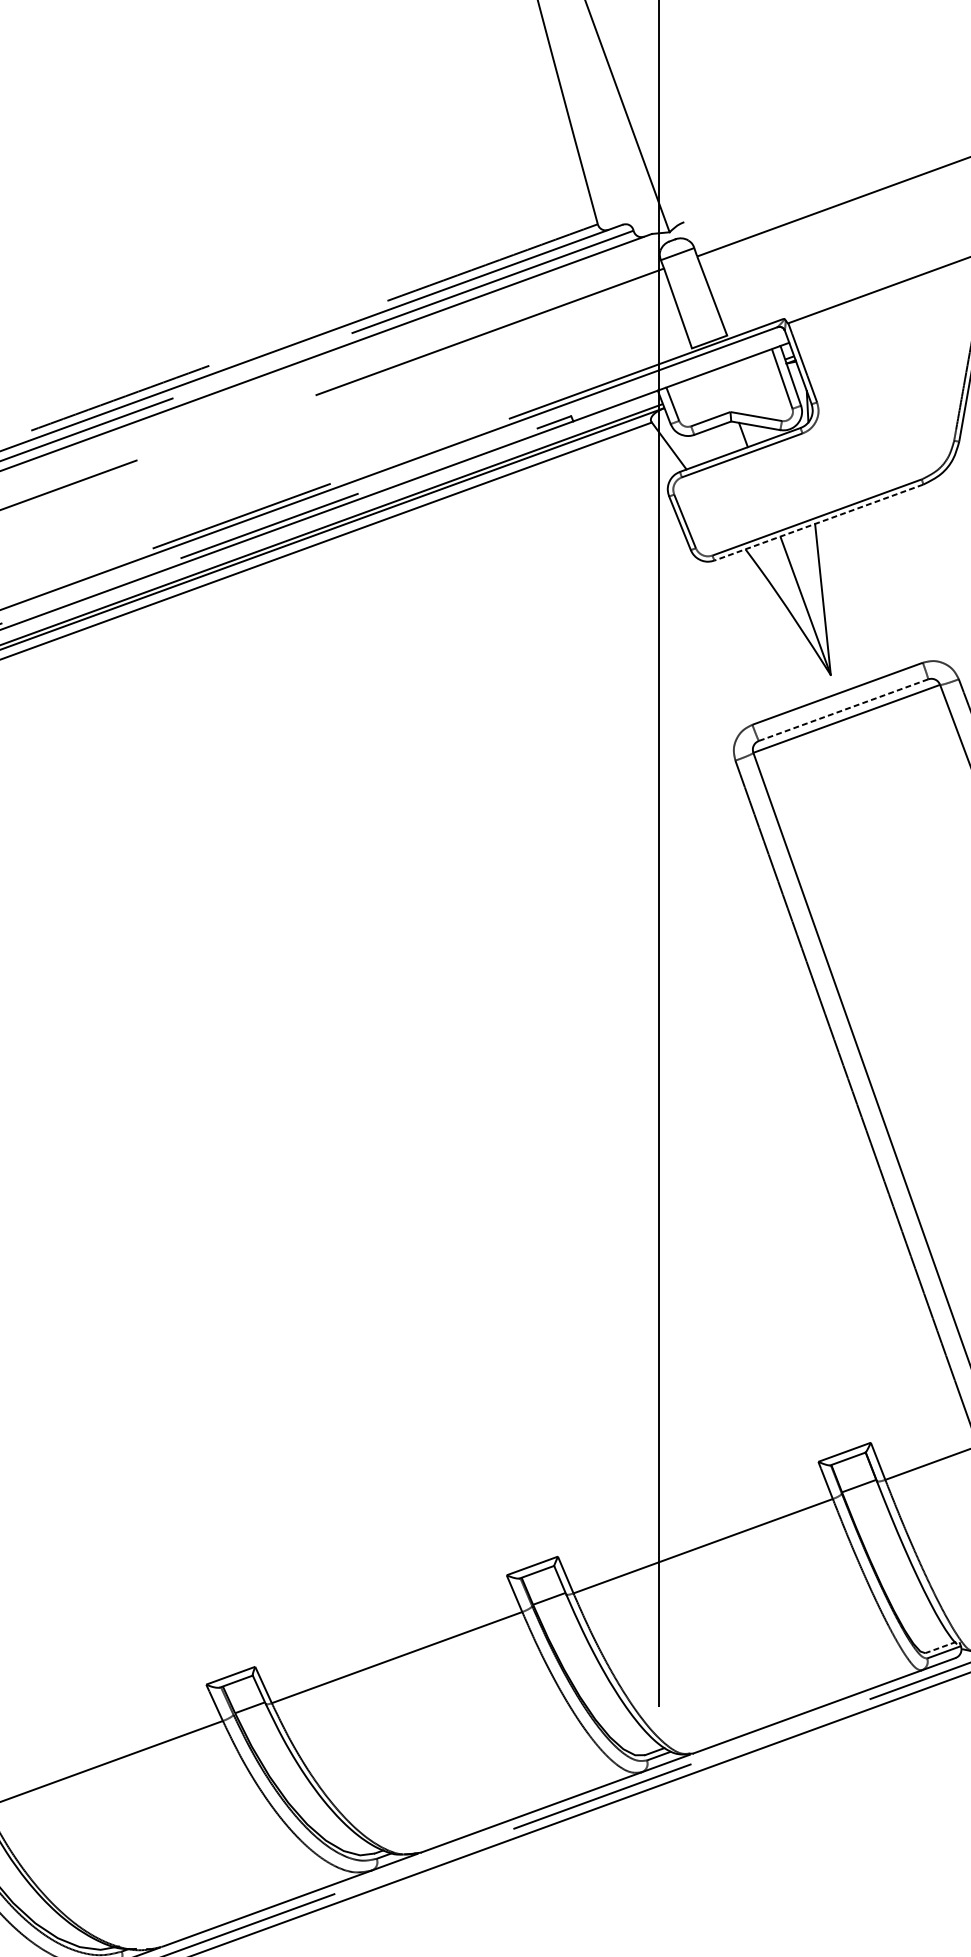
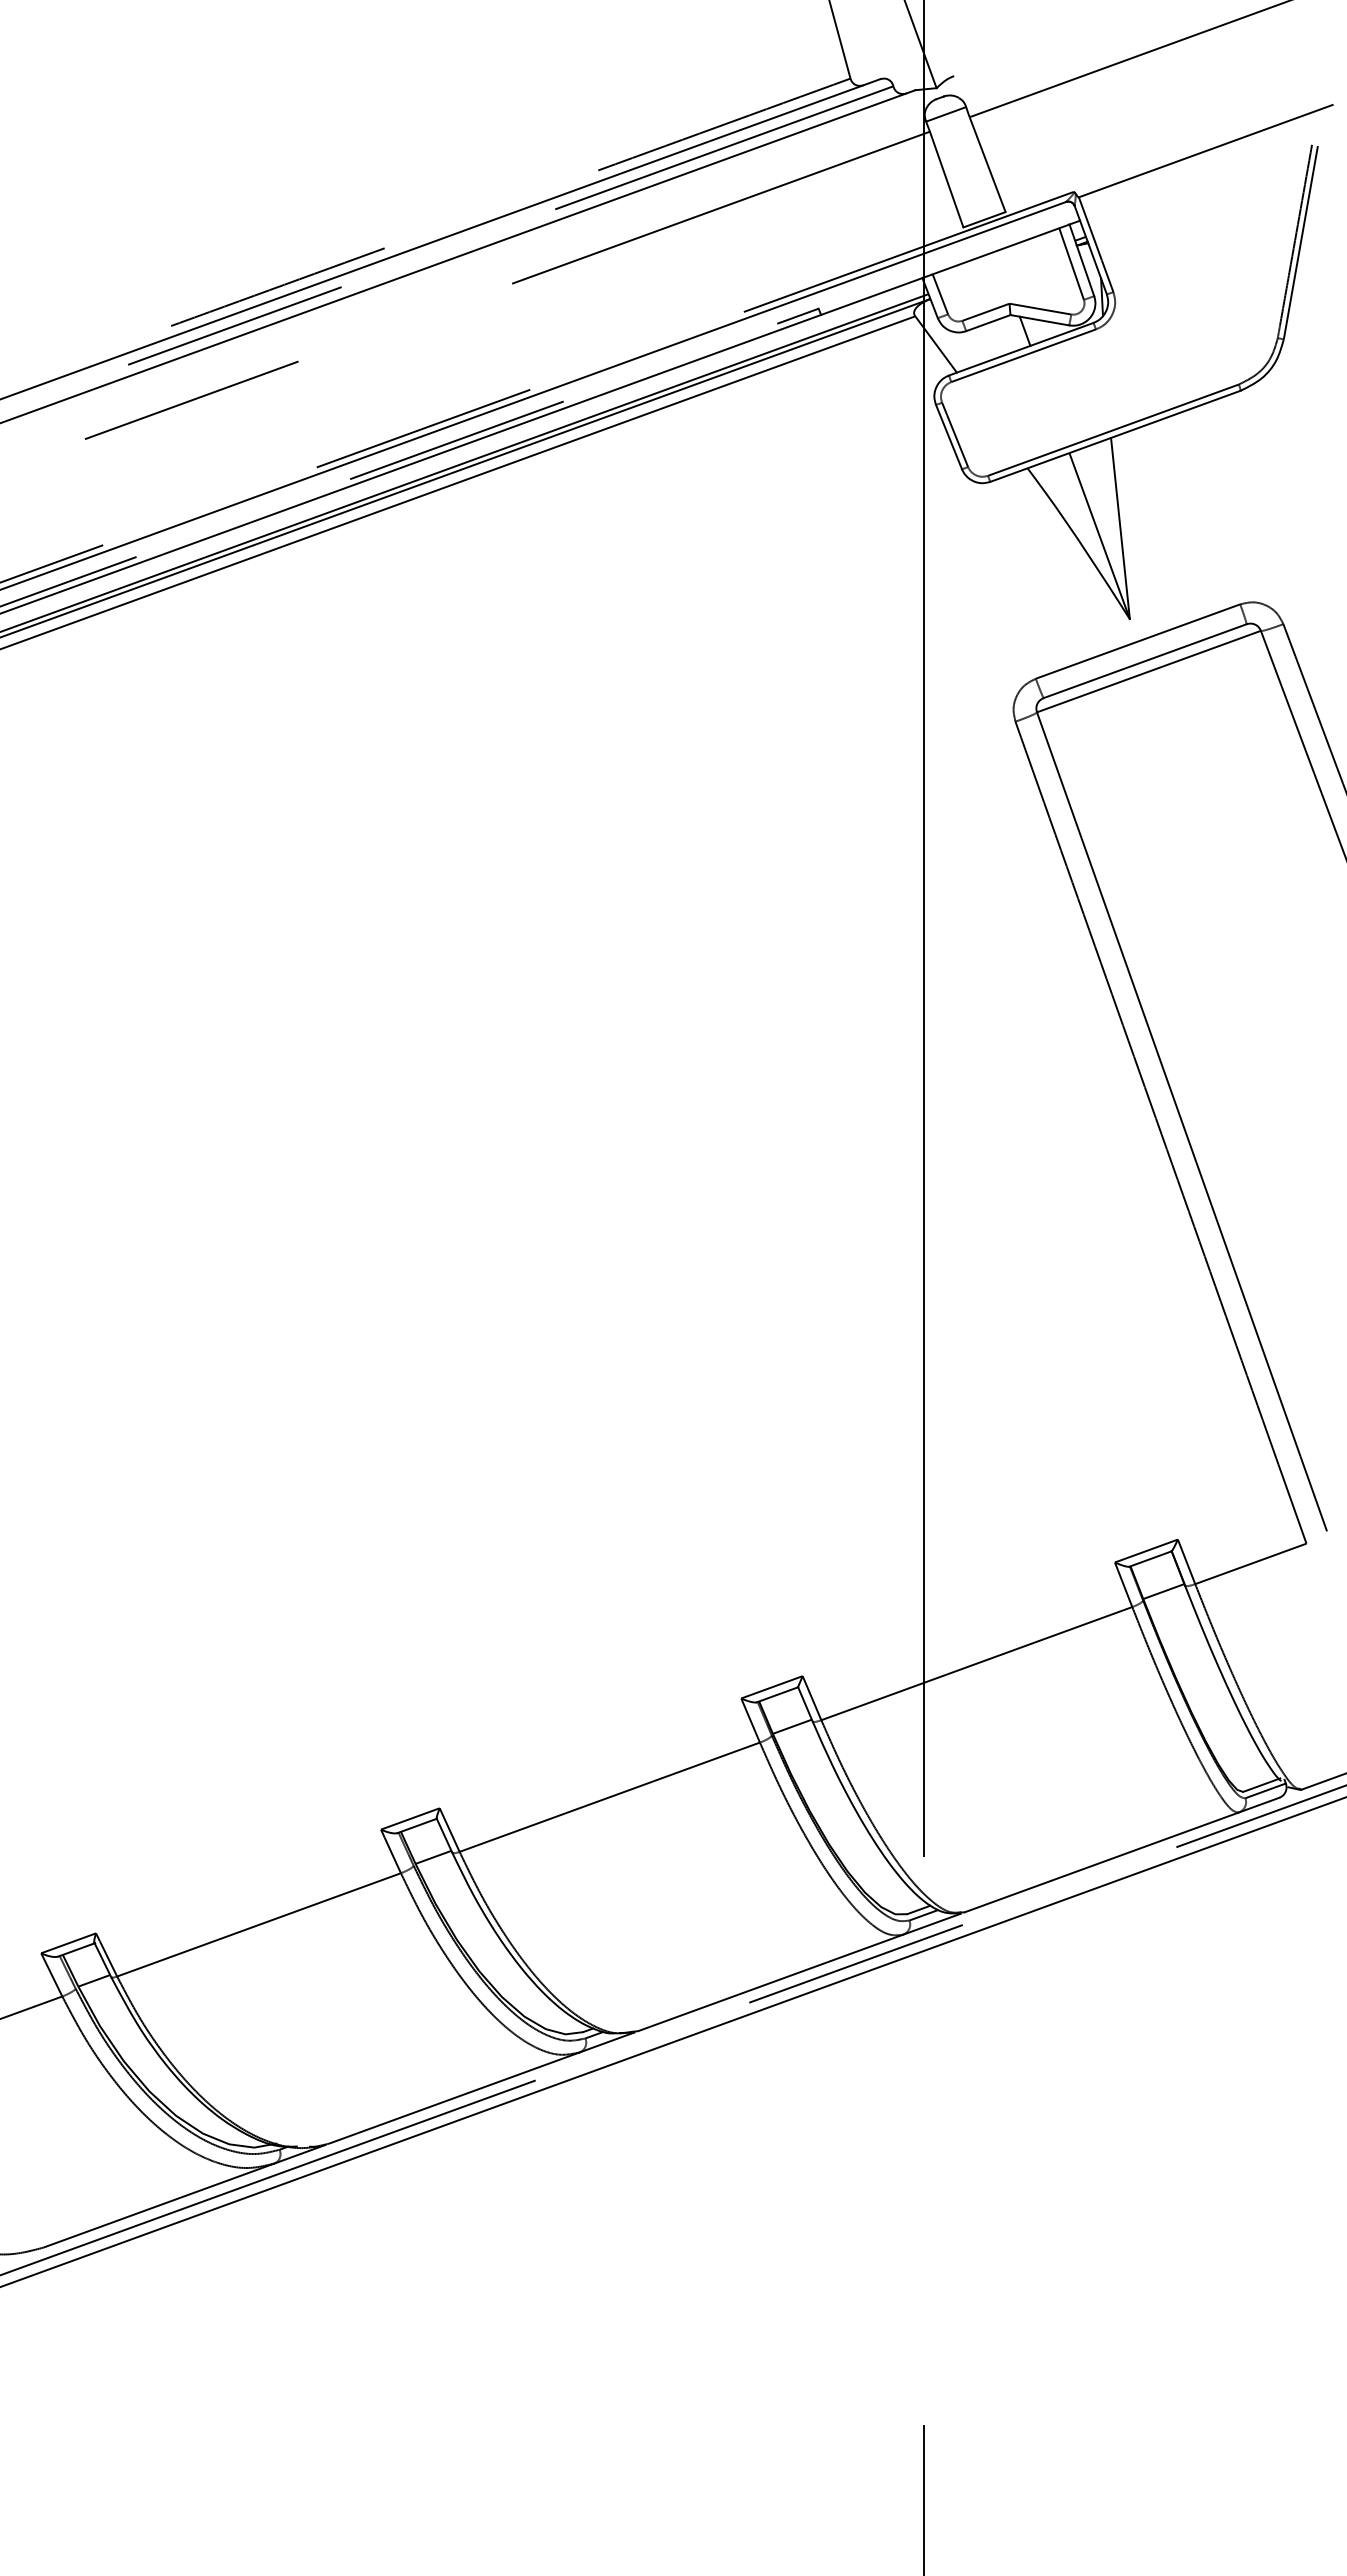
line: (818, 522) -> (1115, 436), dashed -> solid
line: (843, 710) -> (1145, 661), dashed -> solid
line: (940, 1647) -> (1261, 1785), dashed -> solid

